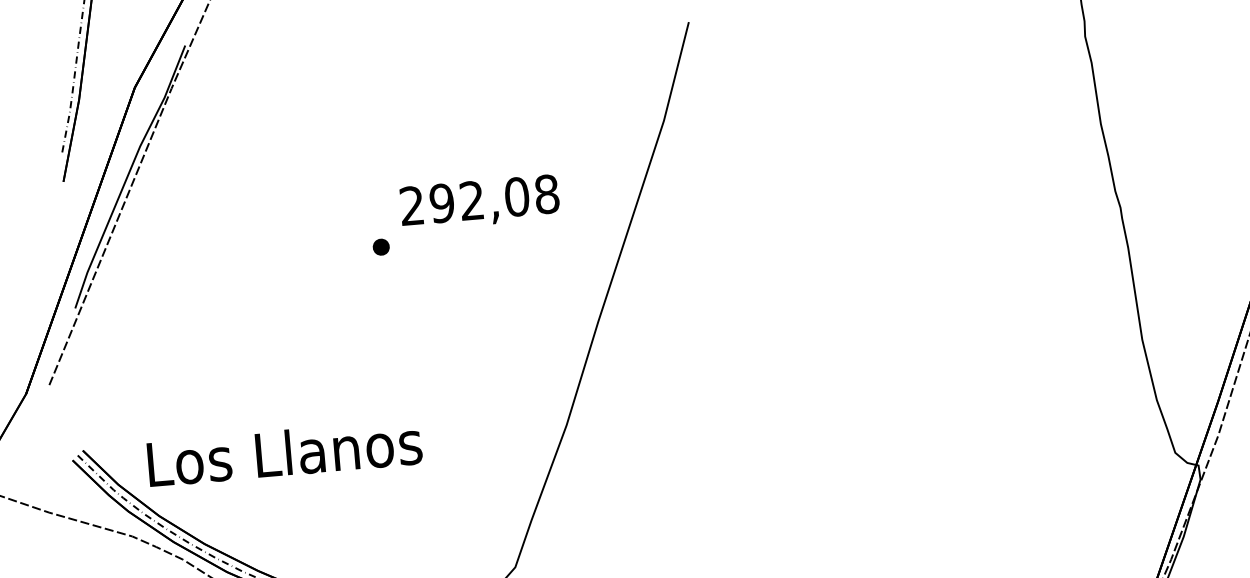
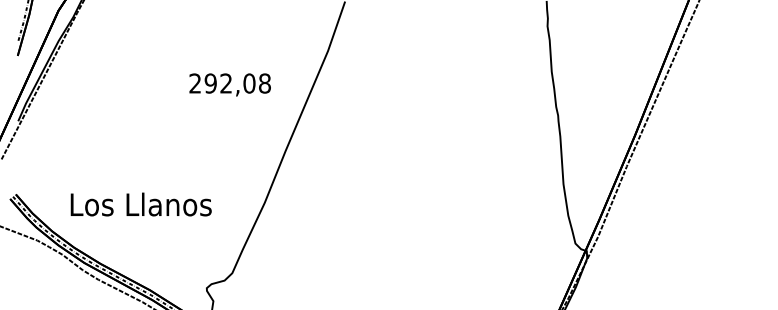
part: (380, 247) -> (177, 103), removed
text: (283, 453) -> (140, 204), moved

